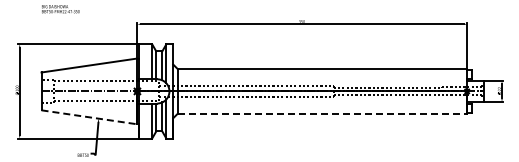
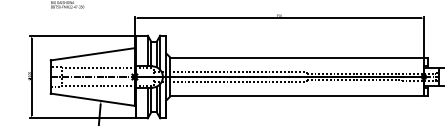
line: (322, 113) -> (297, 96), dashed -> solid
line: (89, 117) -> (92, 99), dashed -> solid

